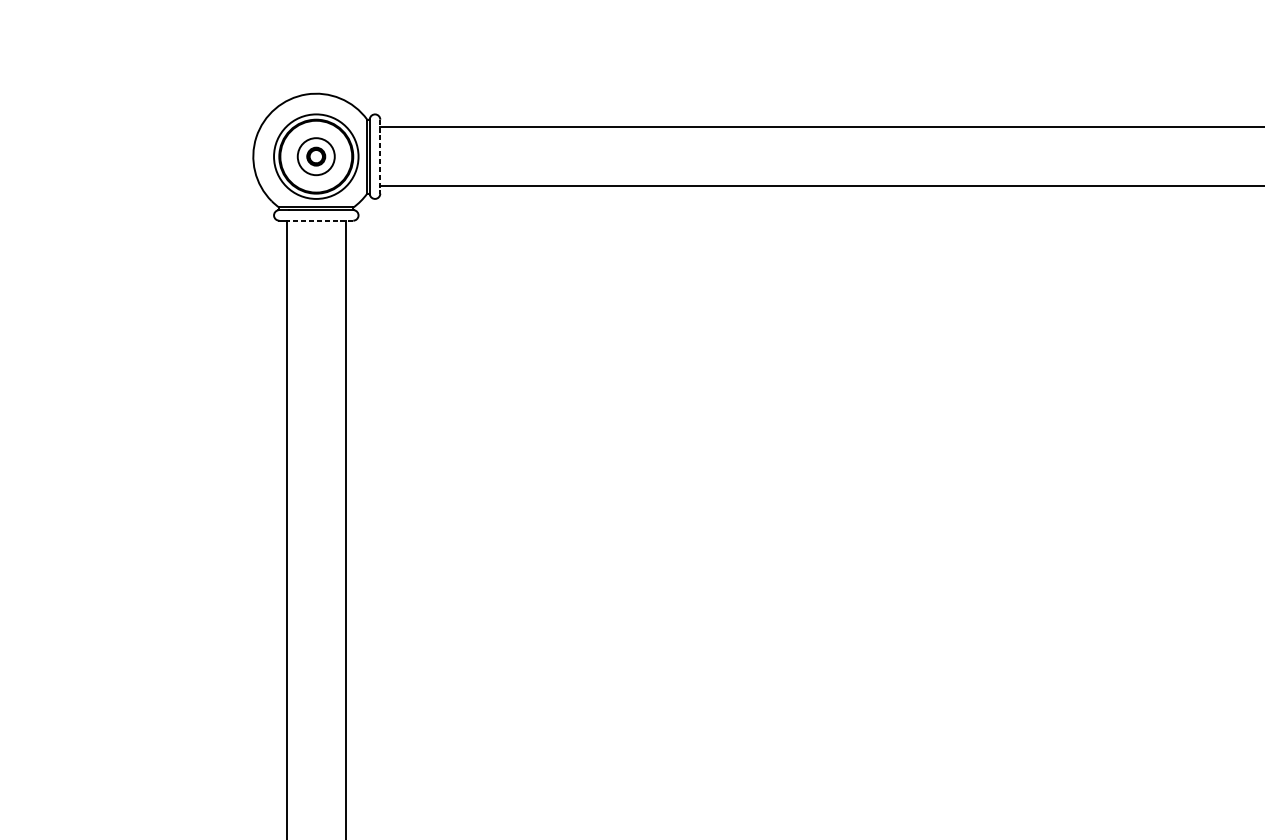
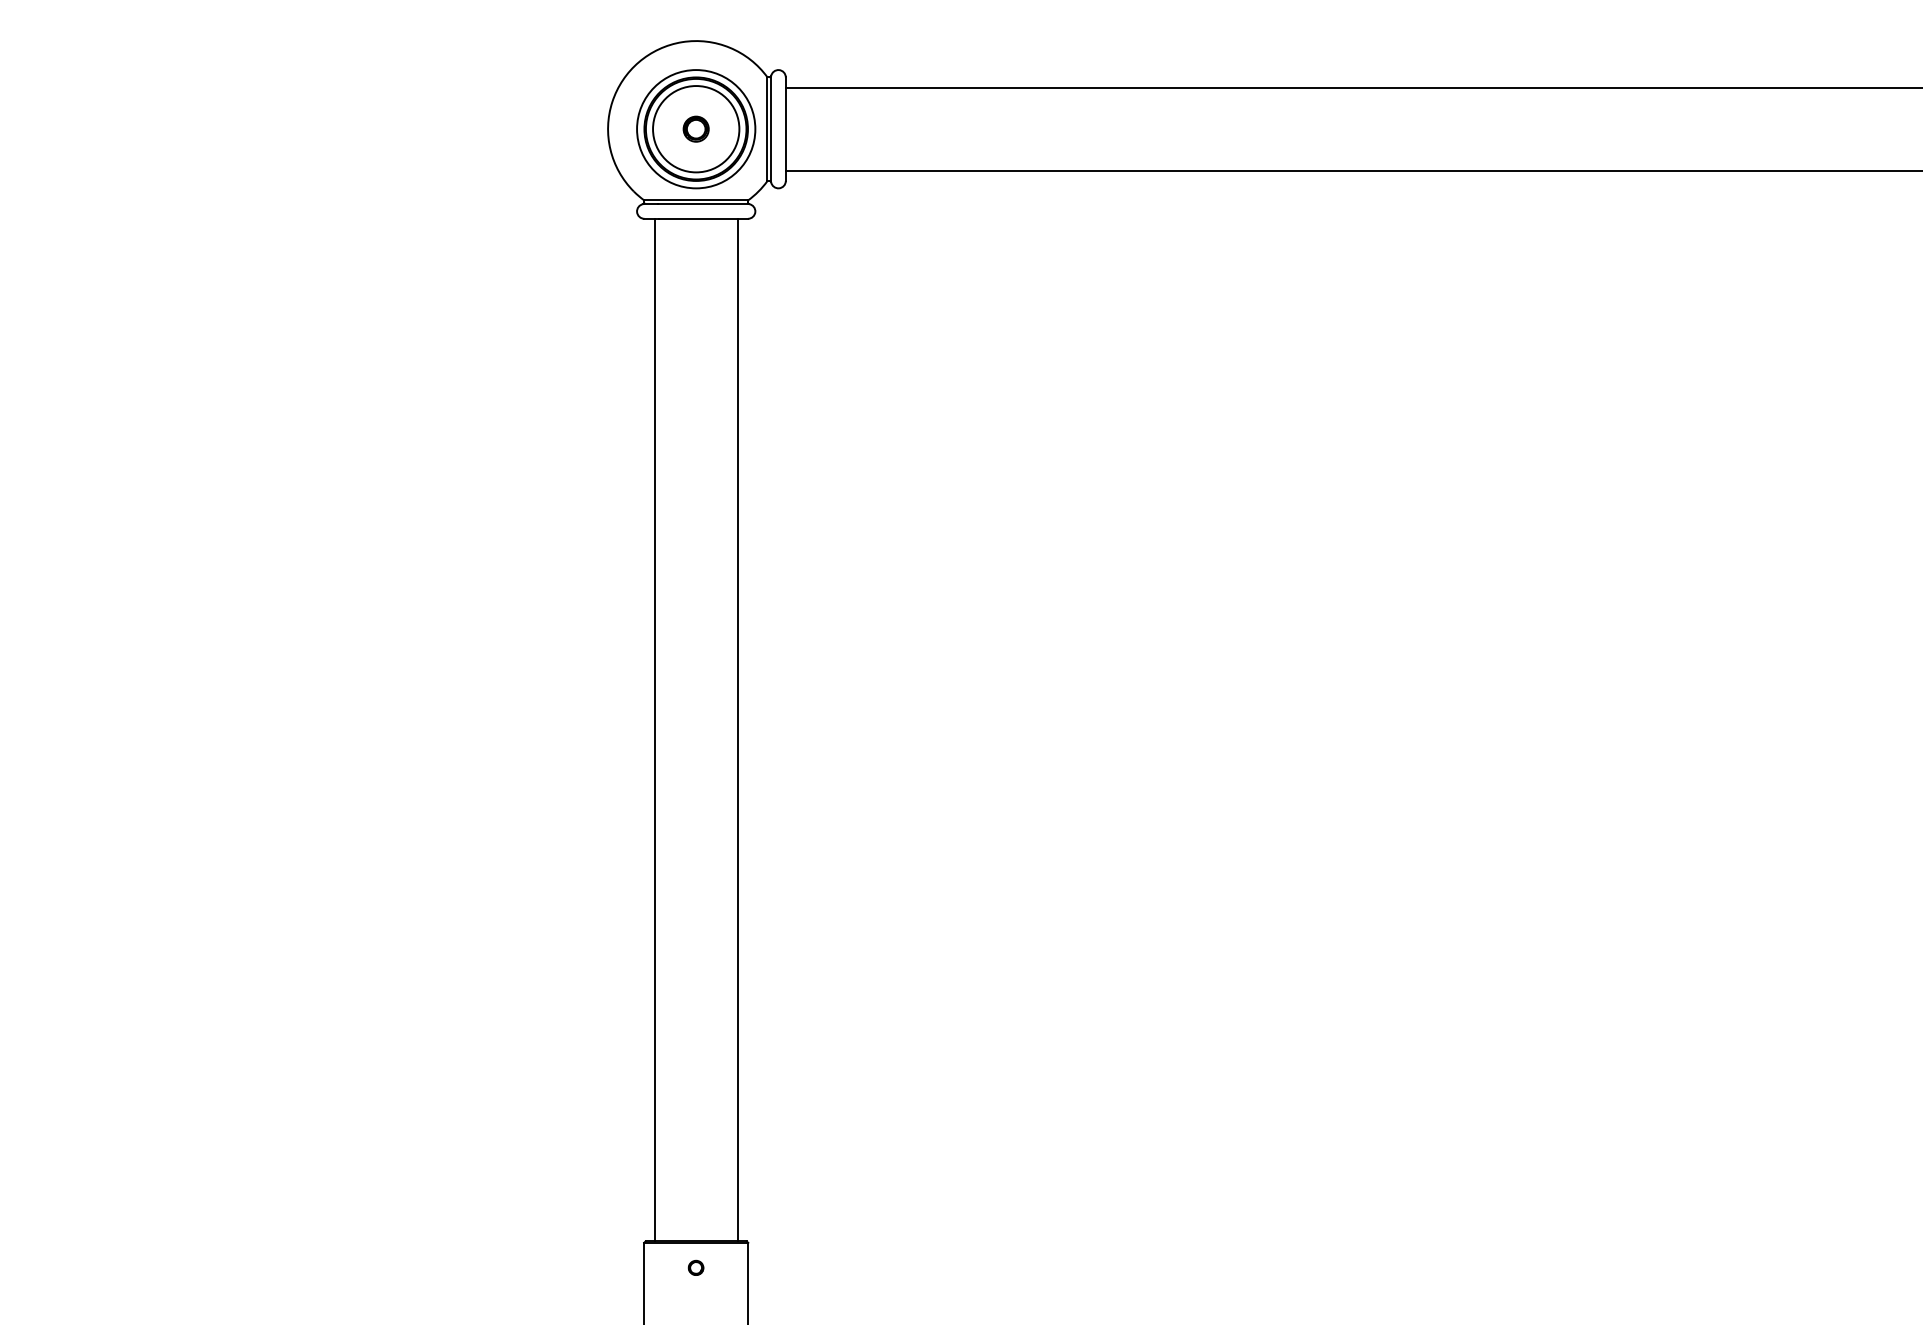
circle: (316, 156) -> (696, 129), size x1.67
line: (380, 156) -> (785, 129), dashed -> solid
line: (321, 220) -> (703, 218), dashed -> solid

